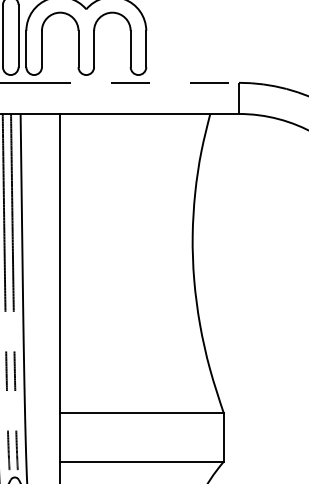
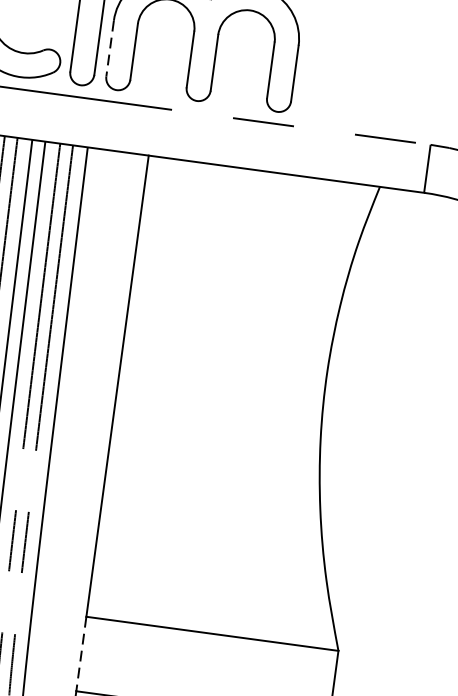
line: (26, 49) -> (110, 49), solid -> dashed
line: (60, 438) -> (81, 655), solid -> dashed

